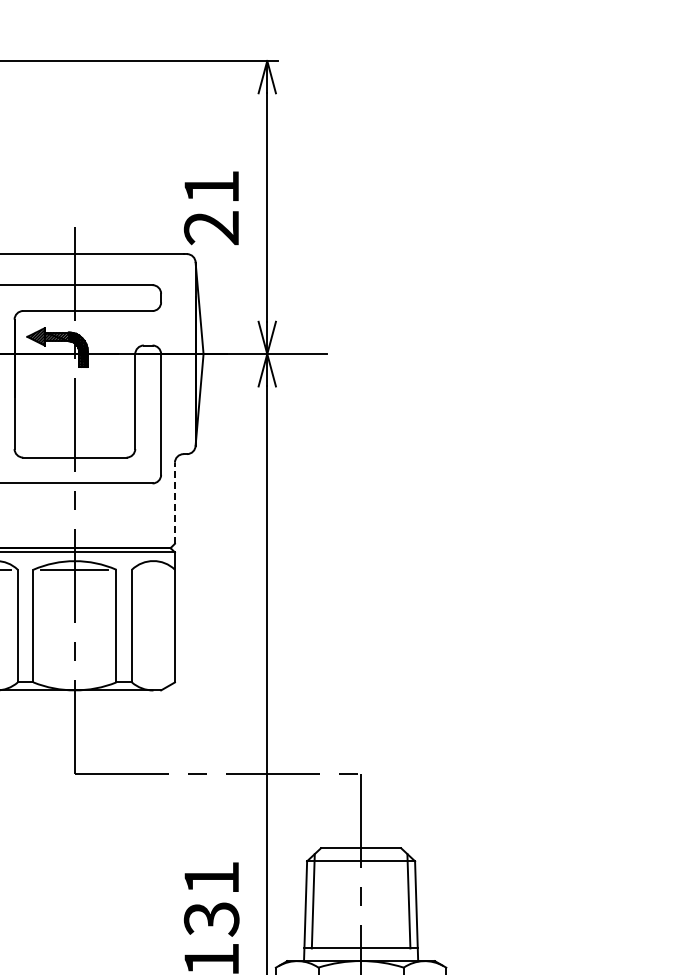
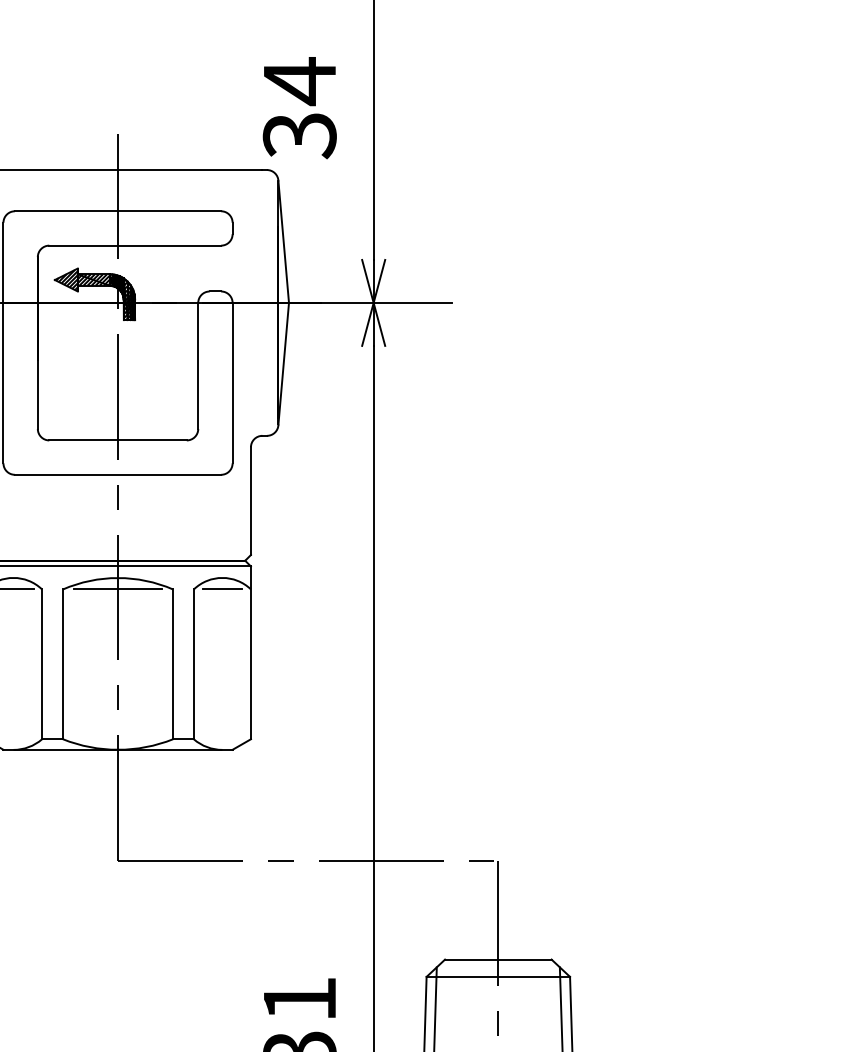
text: (211, 207) -> (299, 108), 21 -> 34
line: (174, 503) -> (250, 501), dashed -> solid
line: (152, 569) -> (221, 589), added

